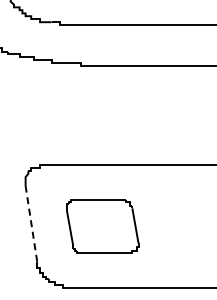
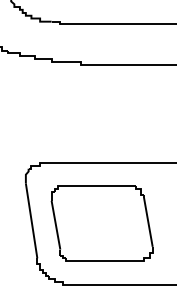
line: (31, 223) -> (31, 220), dashed -> solid
part: (102, 226) -> (101, 223), size x1.43

